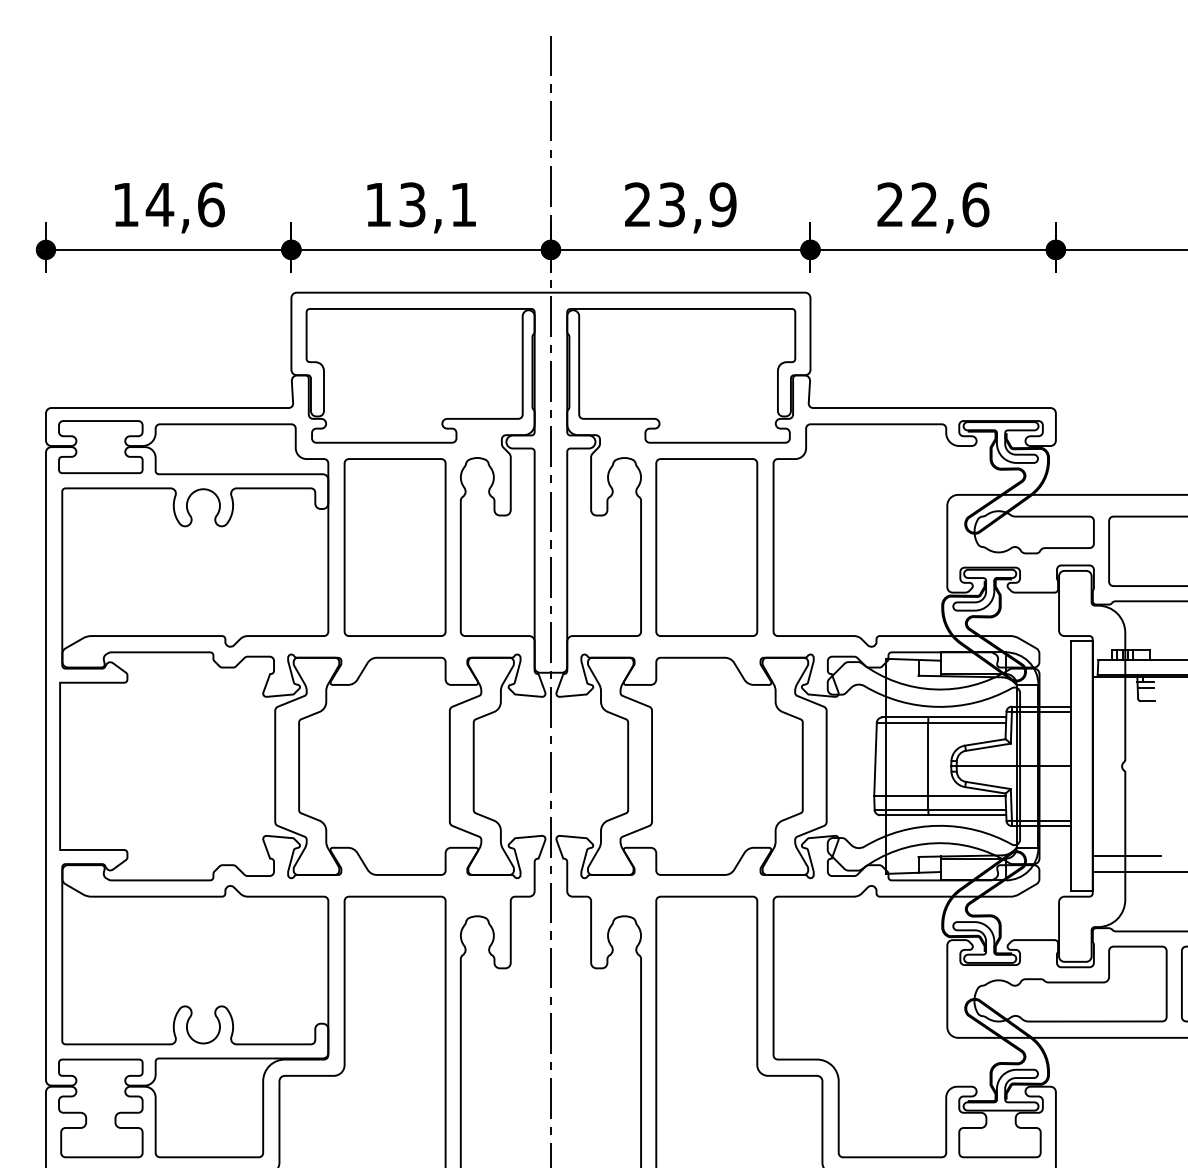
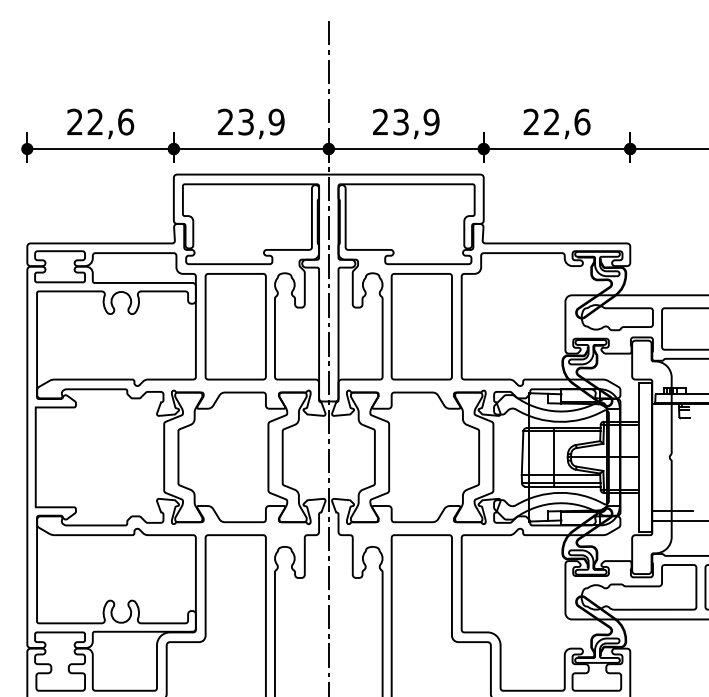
text: (143, 203) -> (85, 121), 14,6 -> 22,6
text: (421, 203) -> (251, 121), 13,1 -> 23,9

